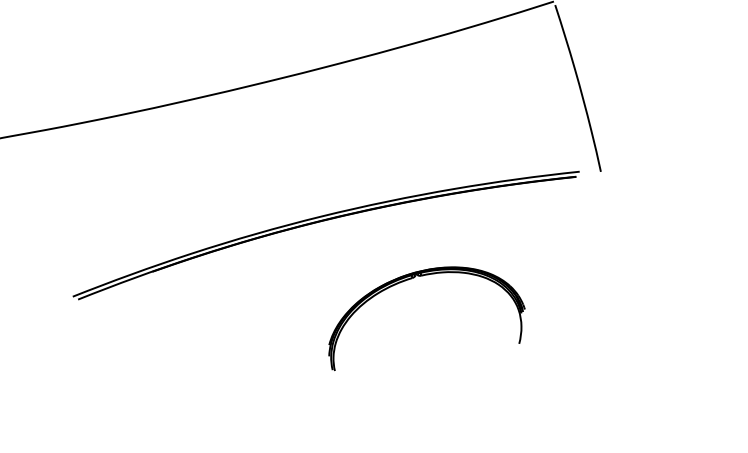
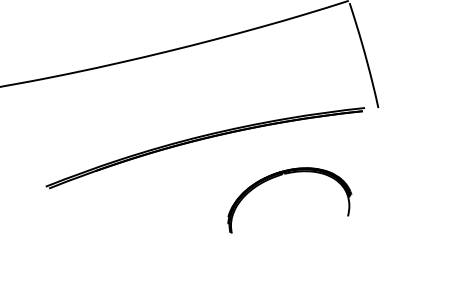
part: (415, 278) -> (282, 175), moved

